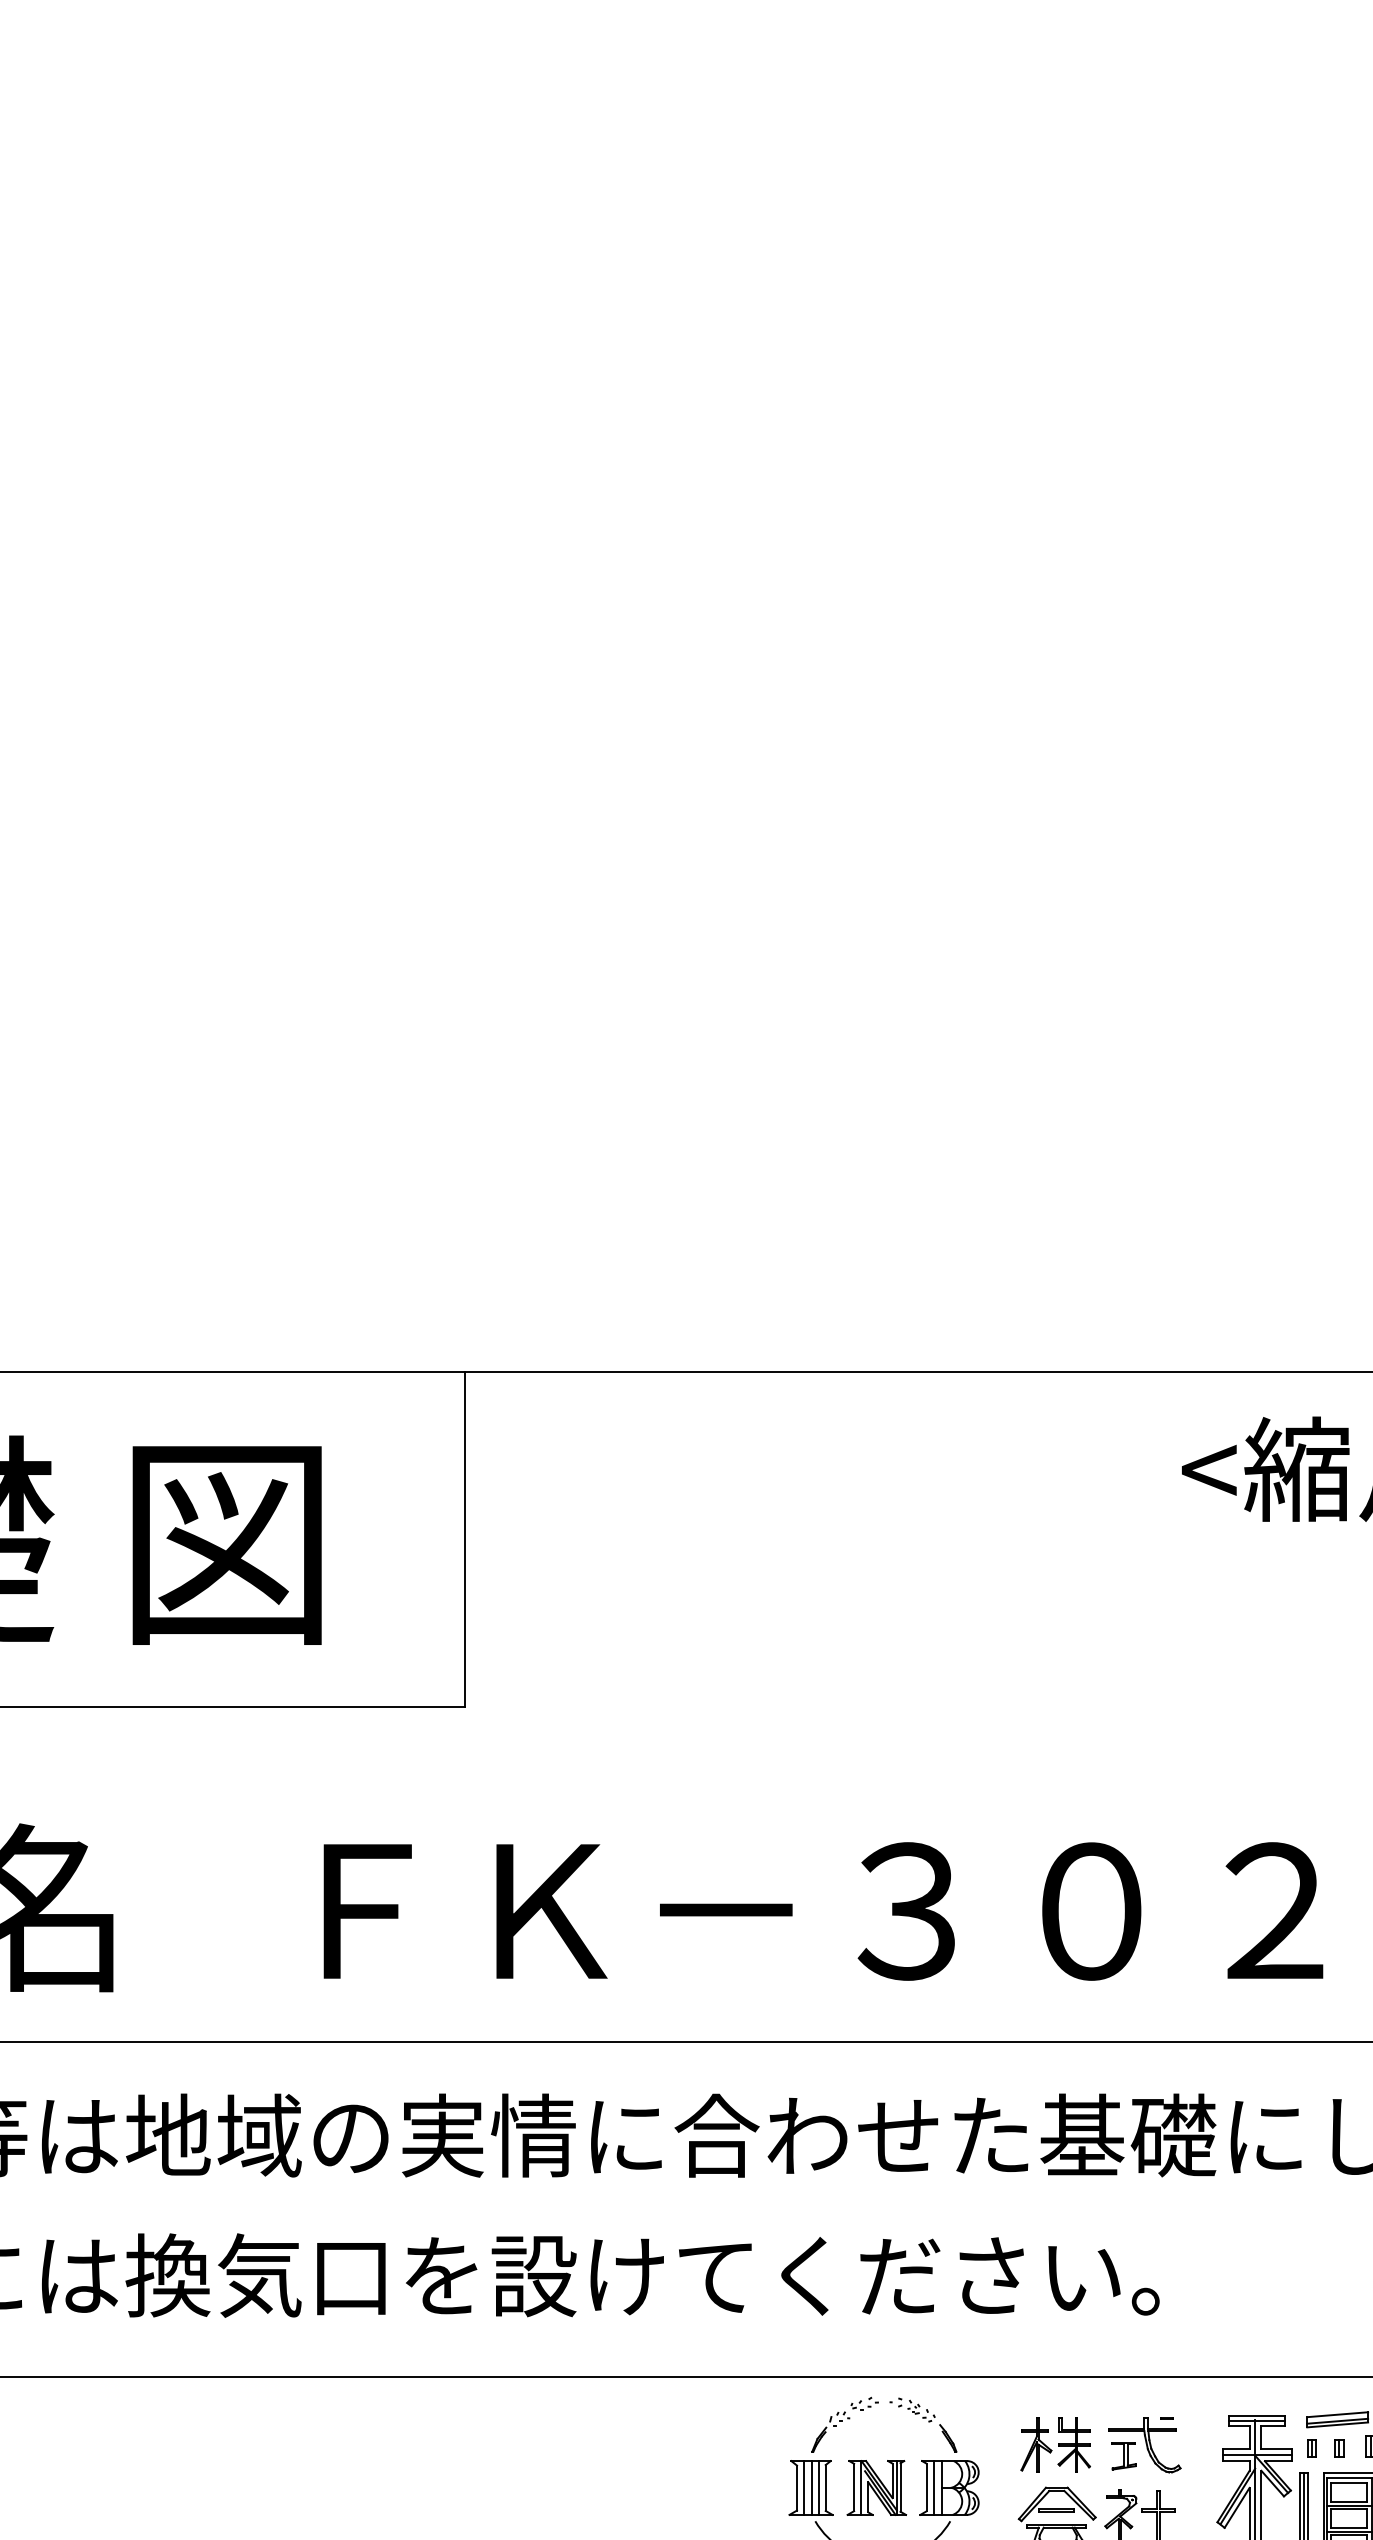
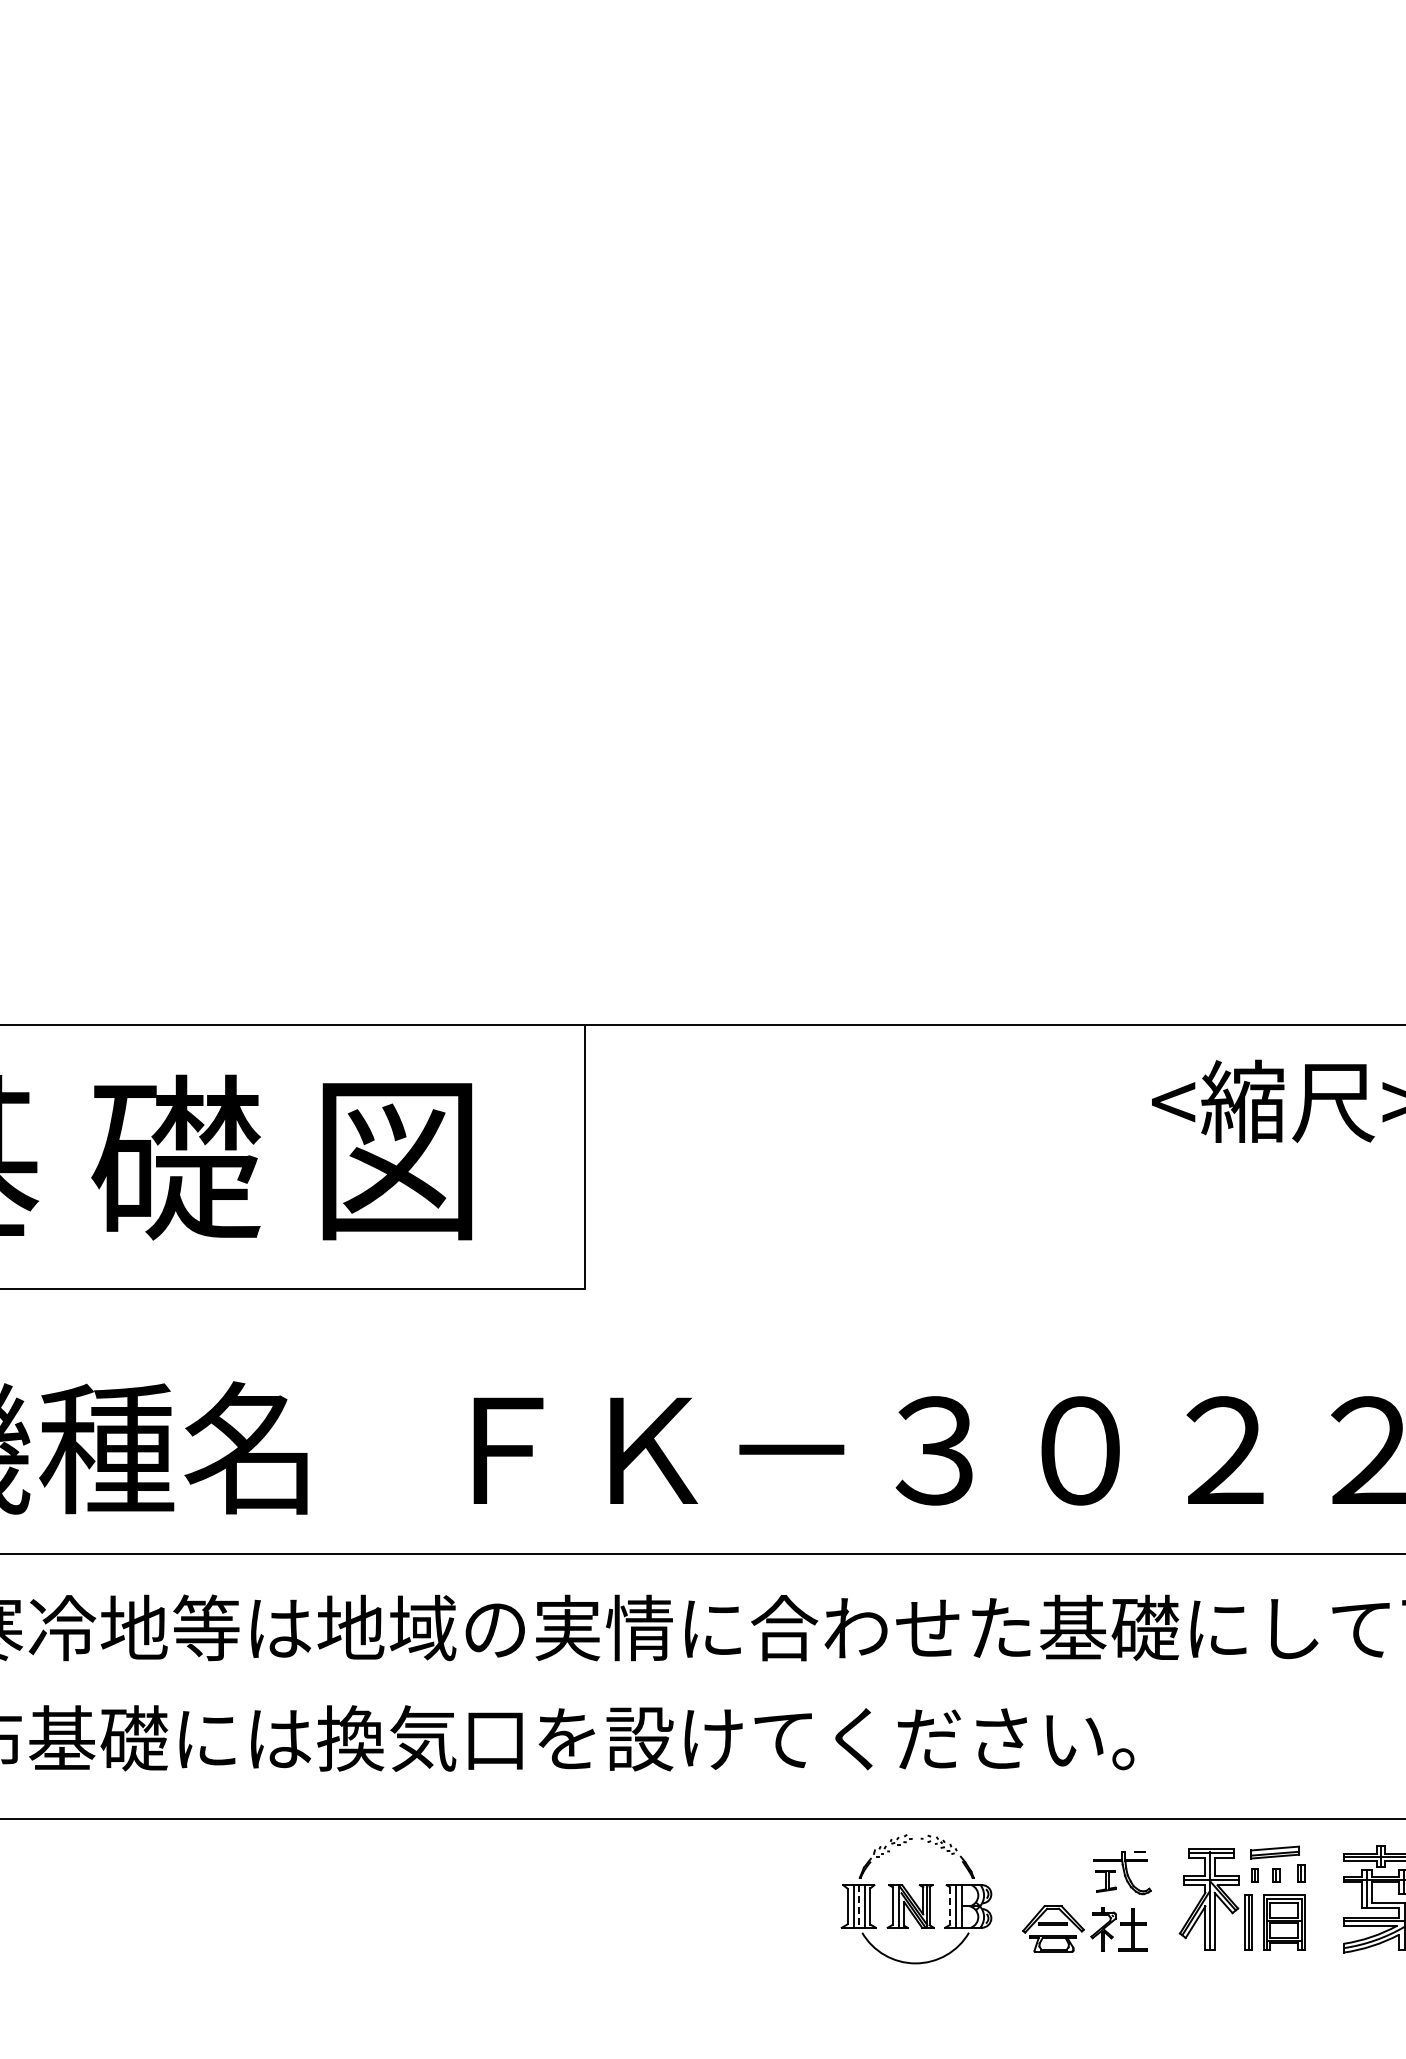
part: (1056, 2445) -> (1052, 1872), removed
line: (811, 2488) -> (859, 1906), solid -> dashed
line: (927, 2488) -> (950, 1906), solid -> dashed

